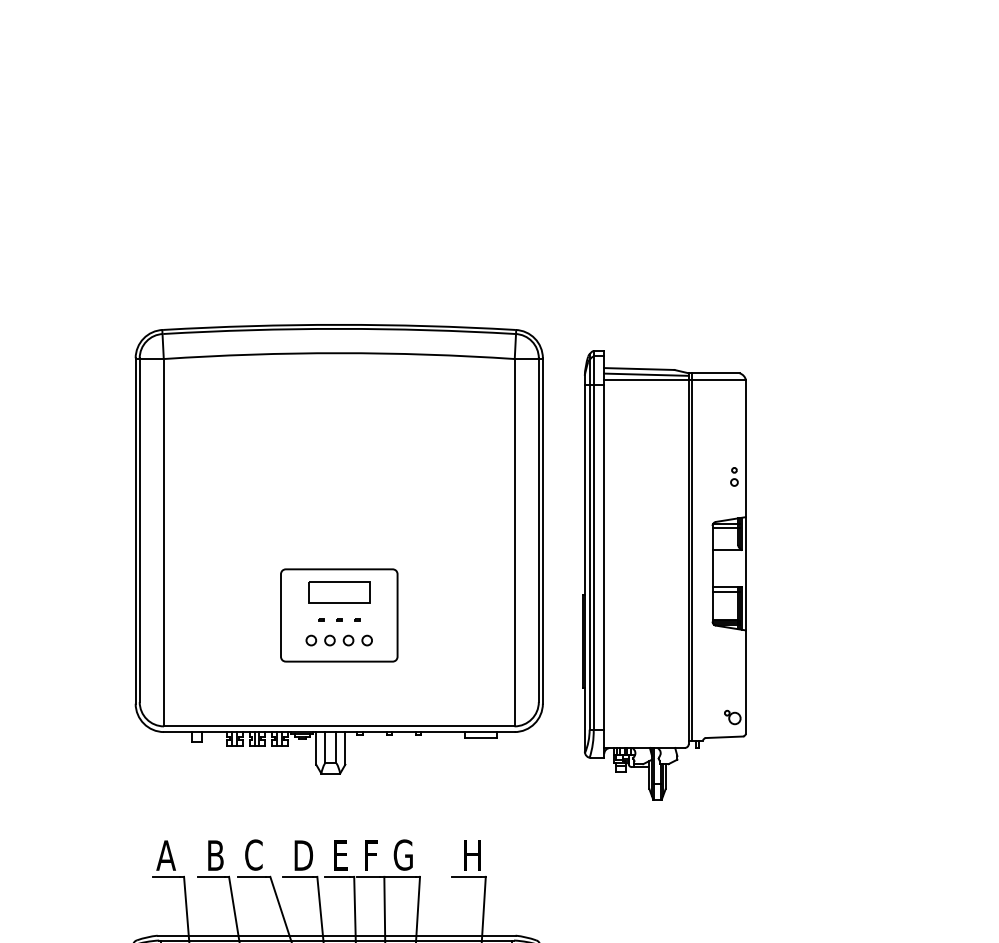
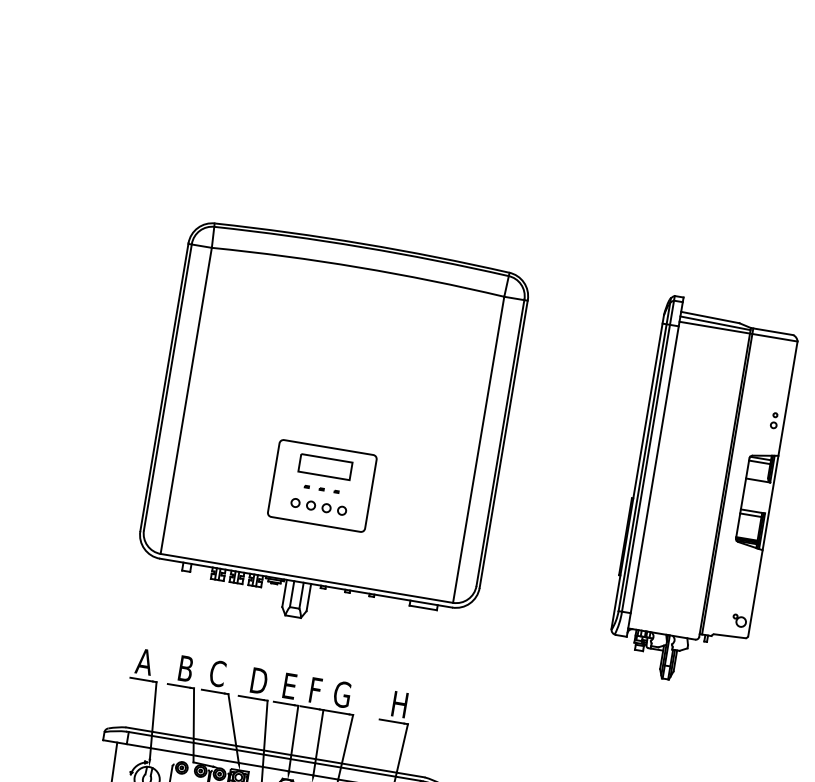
part: (664, 575) -> (702, 493), moved

